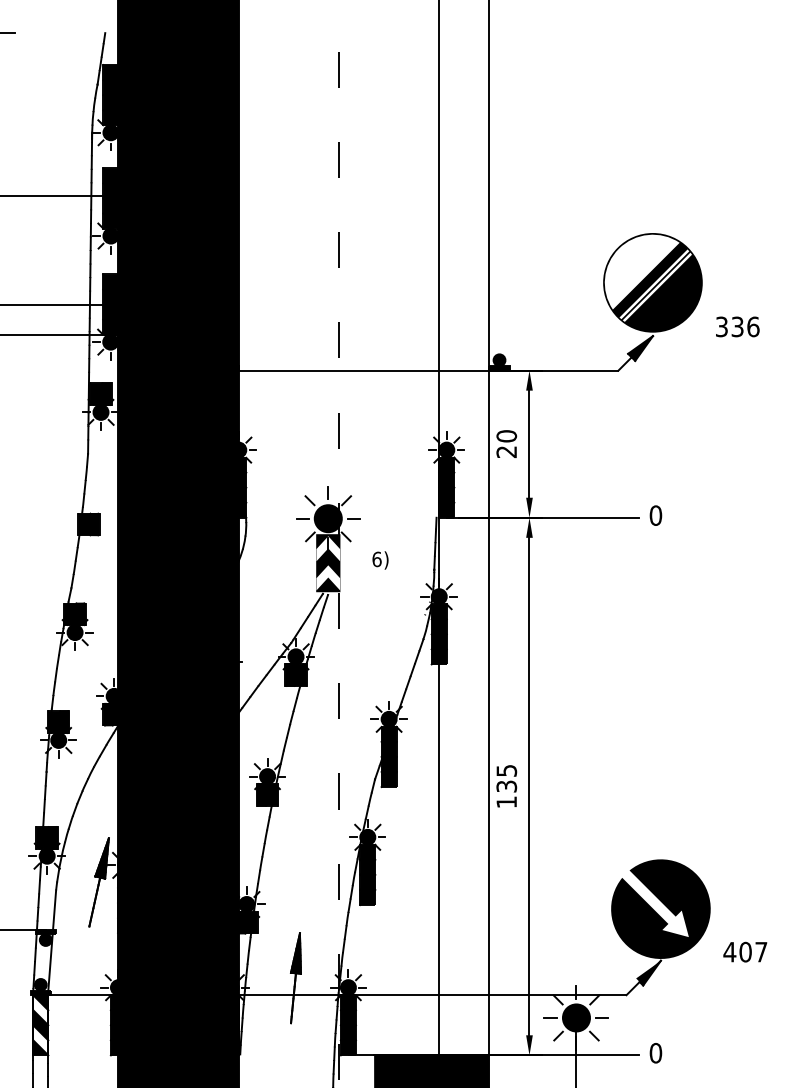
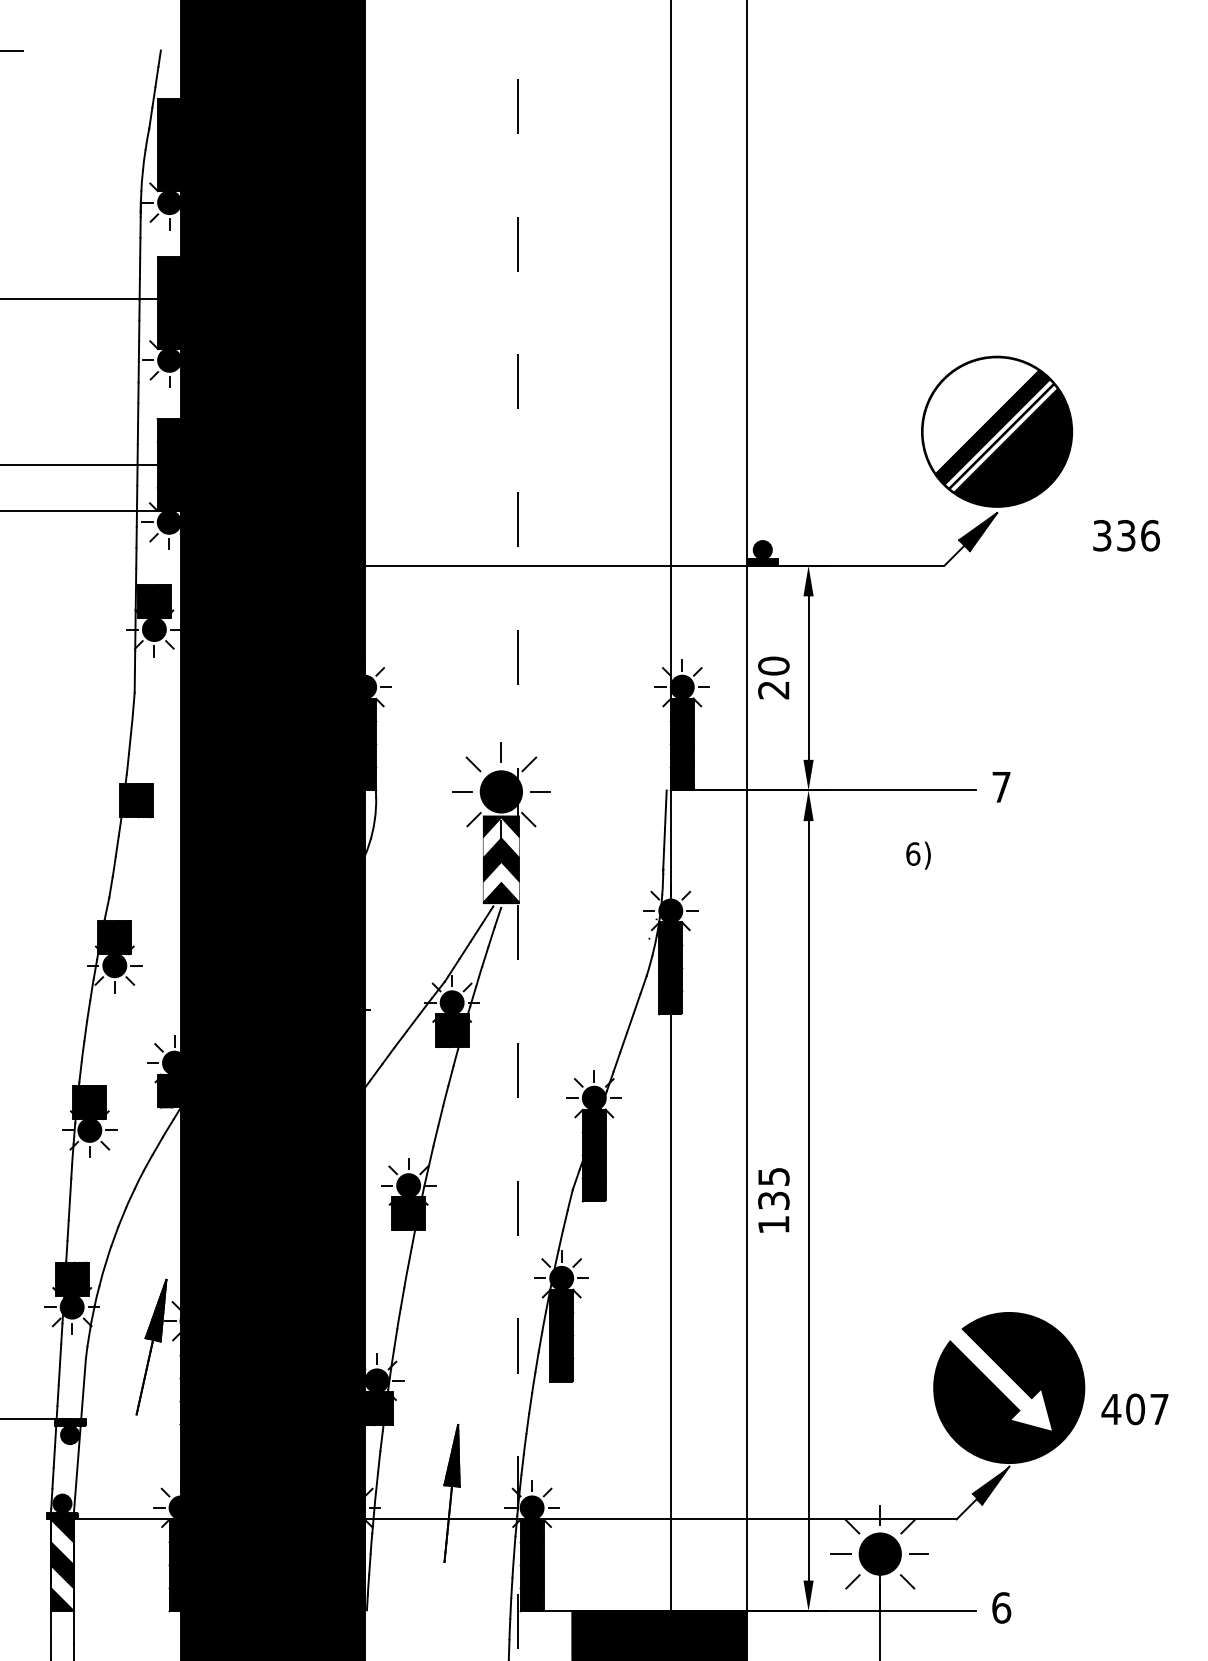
text: (737, 326) -> (1126, 535), moved
text: (655, 515) -> (1000, 786), 0 -> 7
text: (380, 560) -> (918, 855), moved
text: (745, 951) -> (1135, 1408), moved
text: (655, 1052) -> (1000, 1606), 0 -> 6

